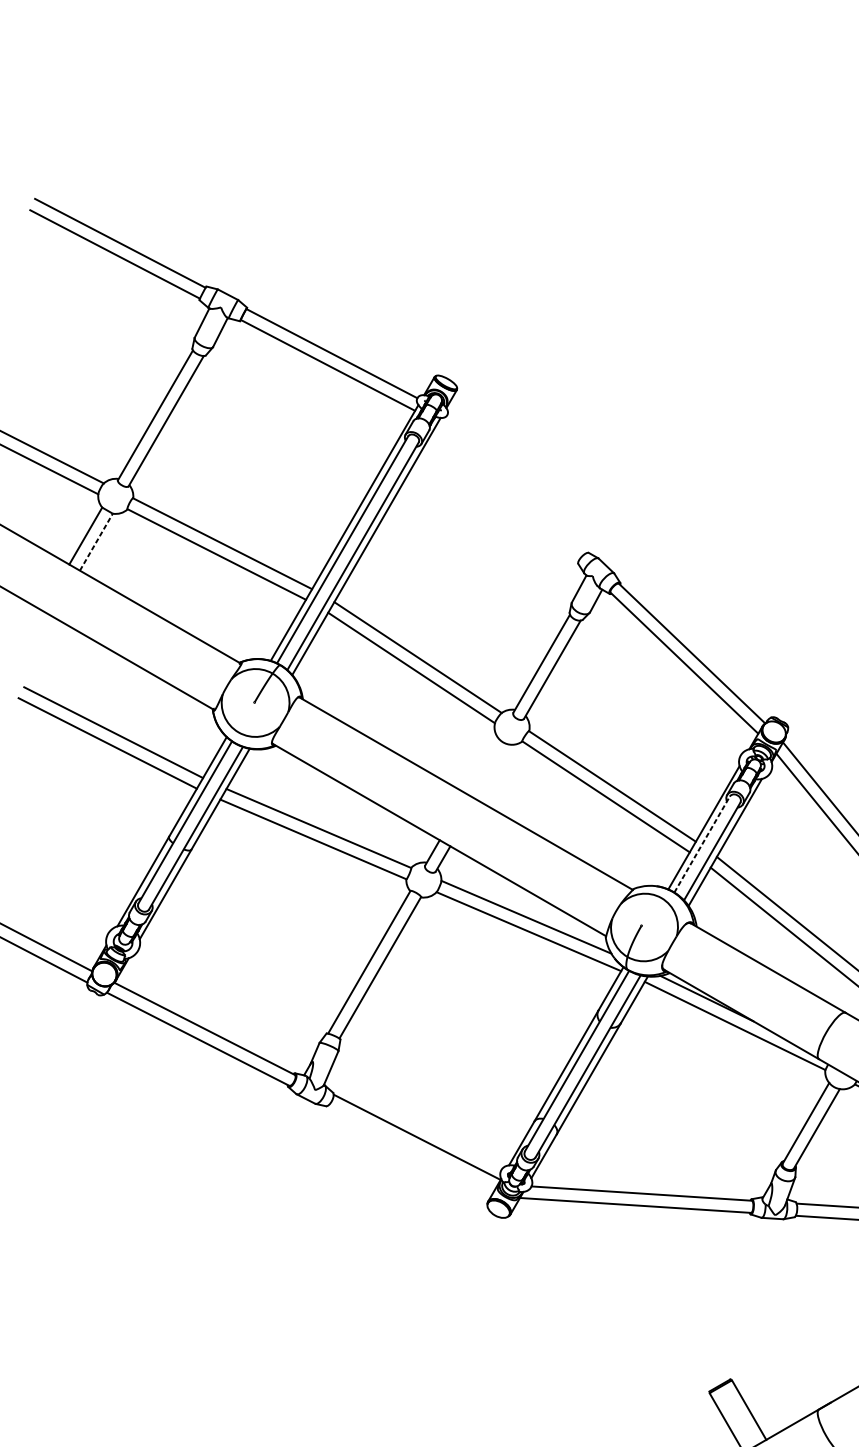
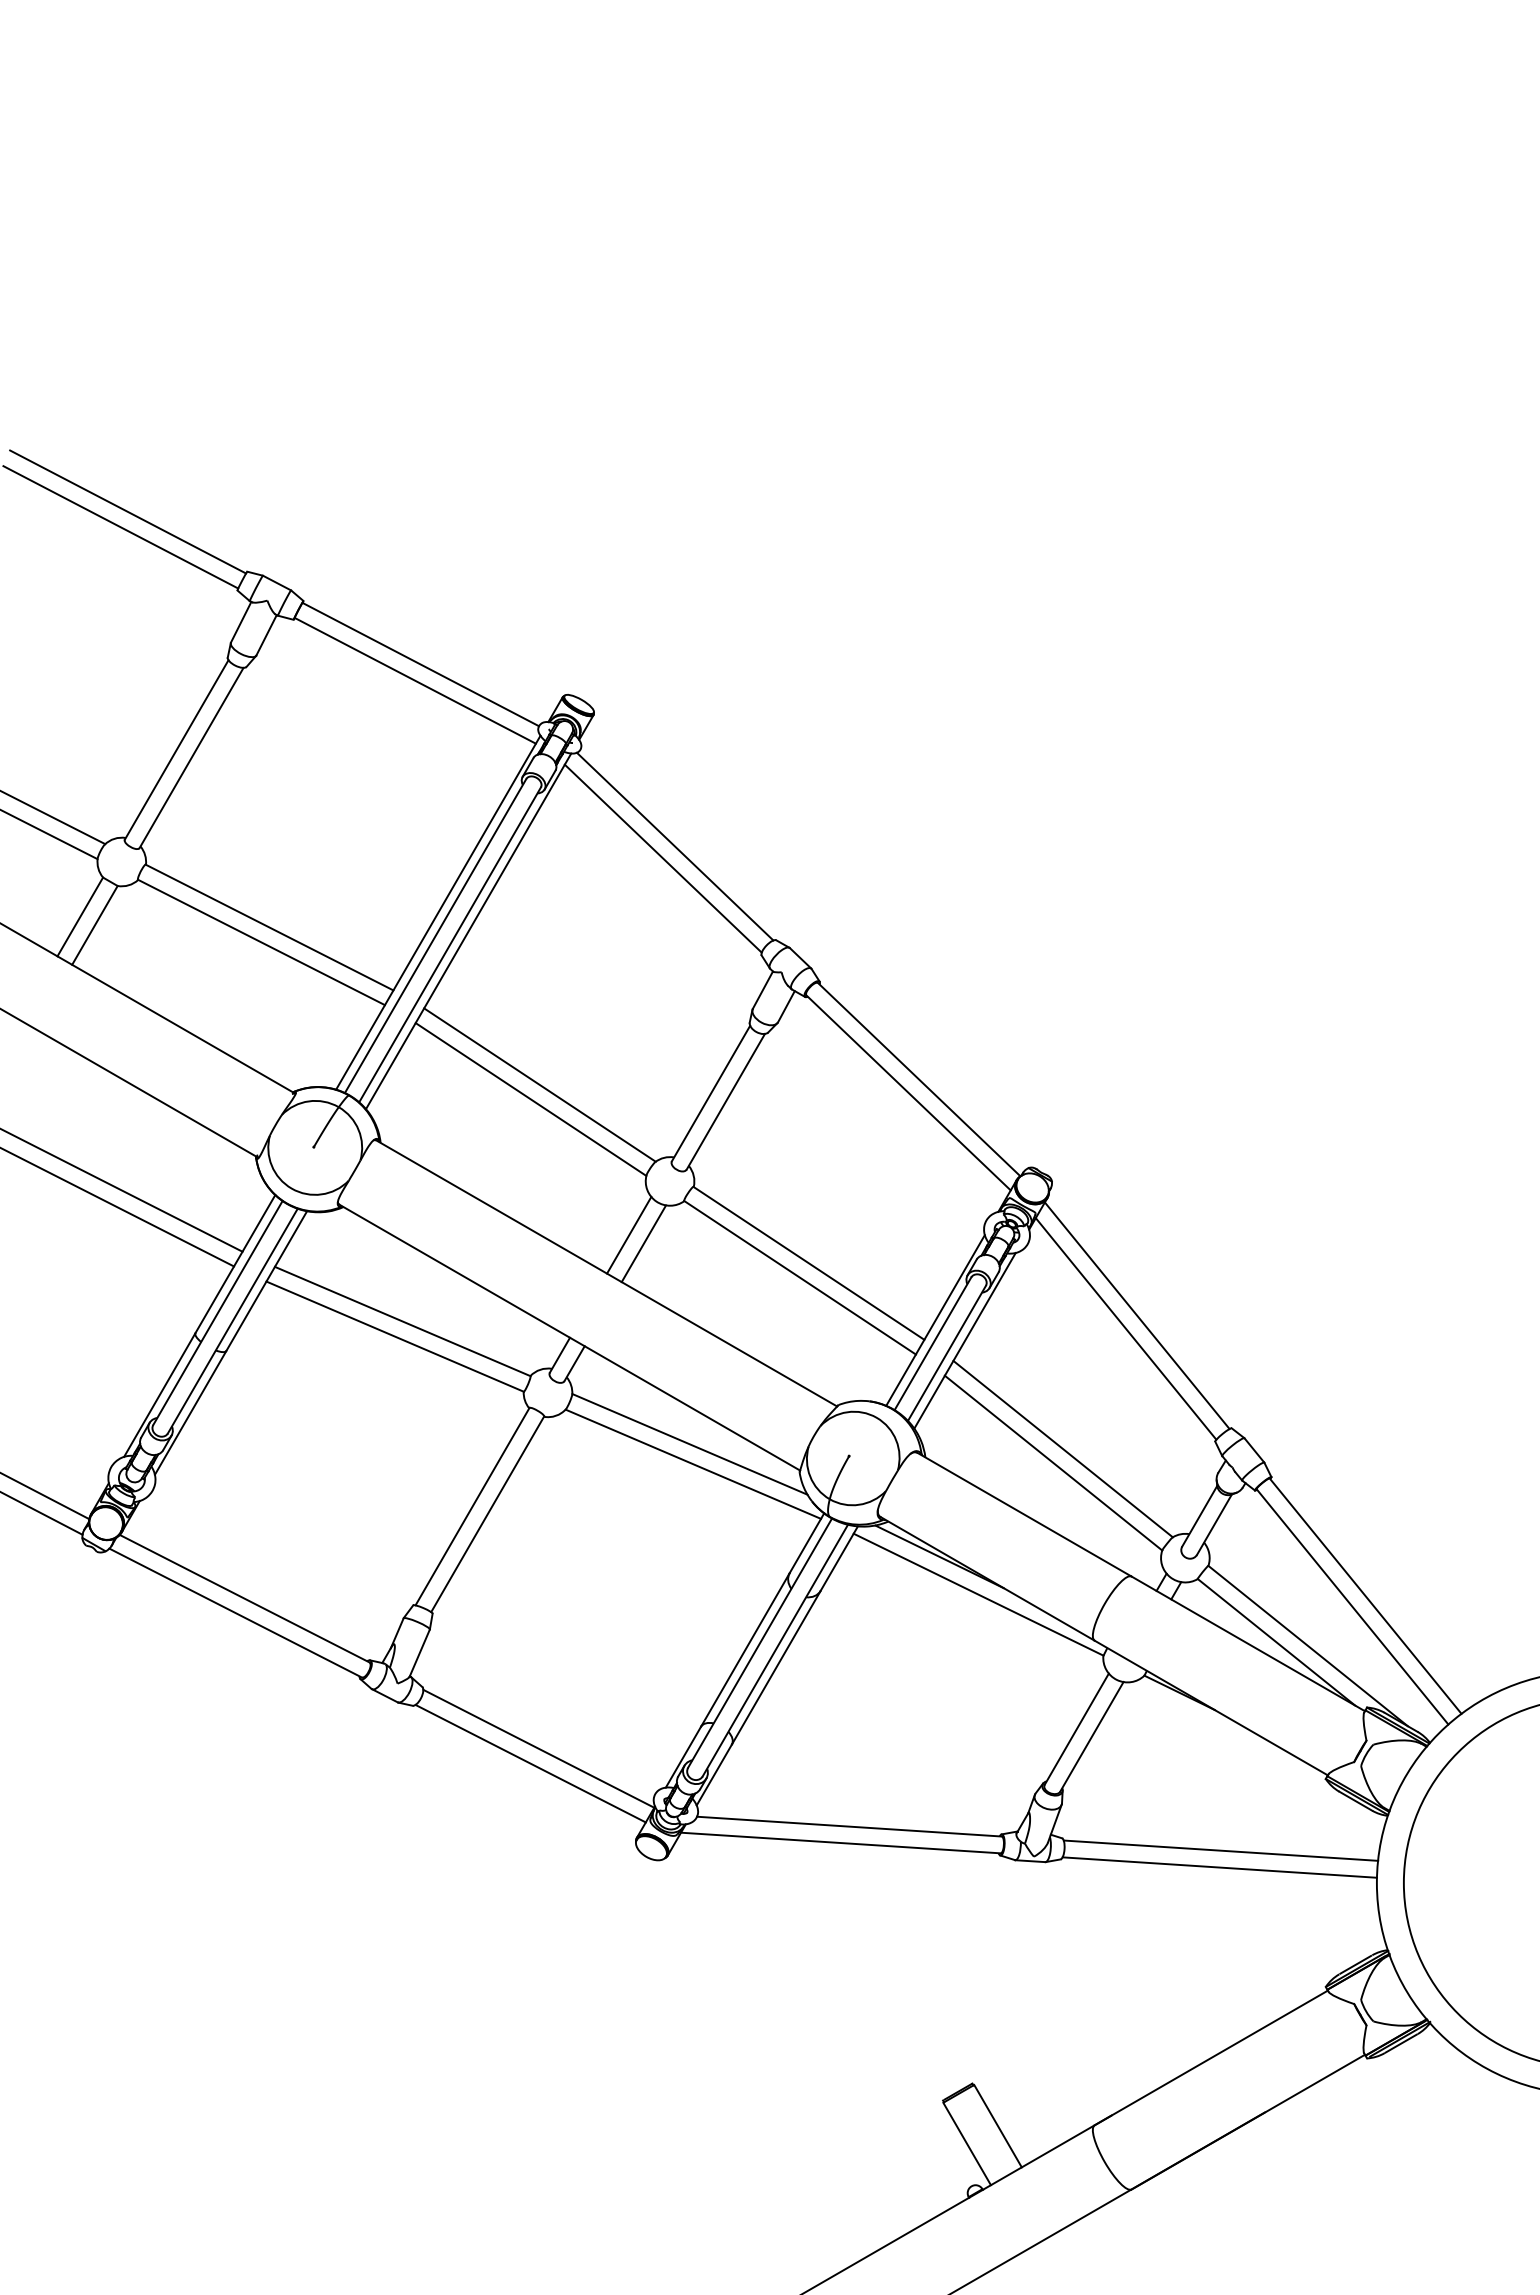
line: (515, 485) -> (674, 846), added
line: (506, 493) -> (662, 858), added
line: (96, 541) -> (95, 924), dashed -> solid
line: (482, 765) -> (629, 1234), added
line: (492, 772) -> (643, 1243), added
line: (701, 844) -> (932, 1343), dashed -> solid
line: (411, 1147) -> (530, 1763), added

